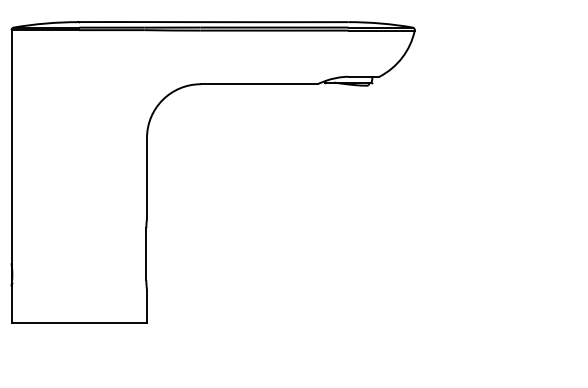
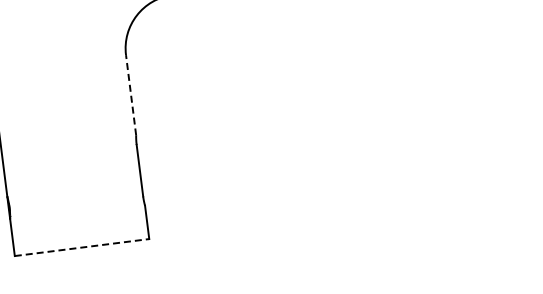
line: (147, 177) -> (131, 94), solid -> dashed
line: (79, 323) -> (82, 247), solid -> dashed

